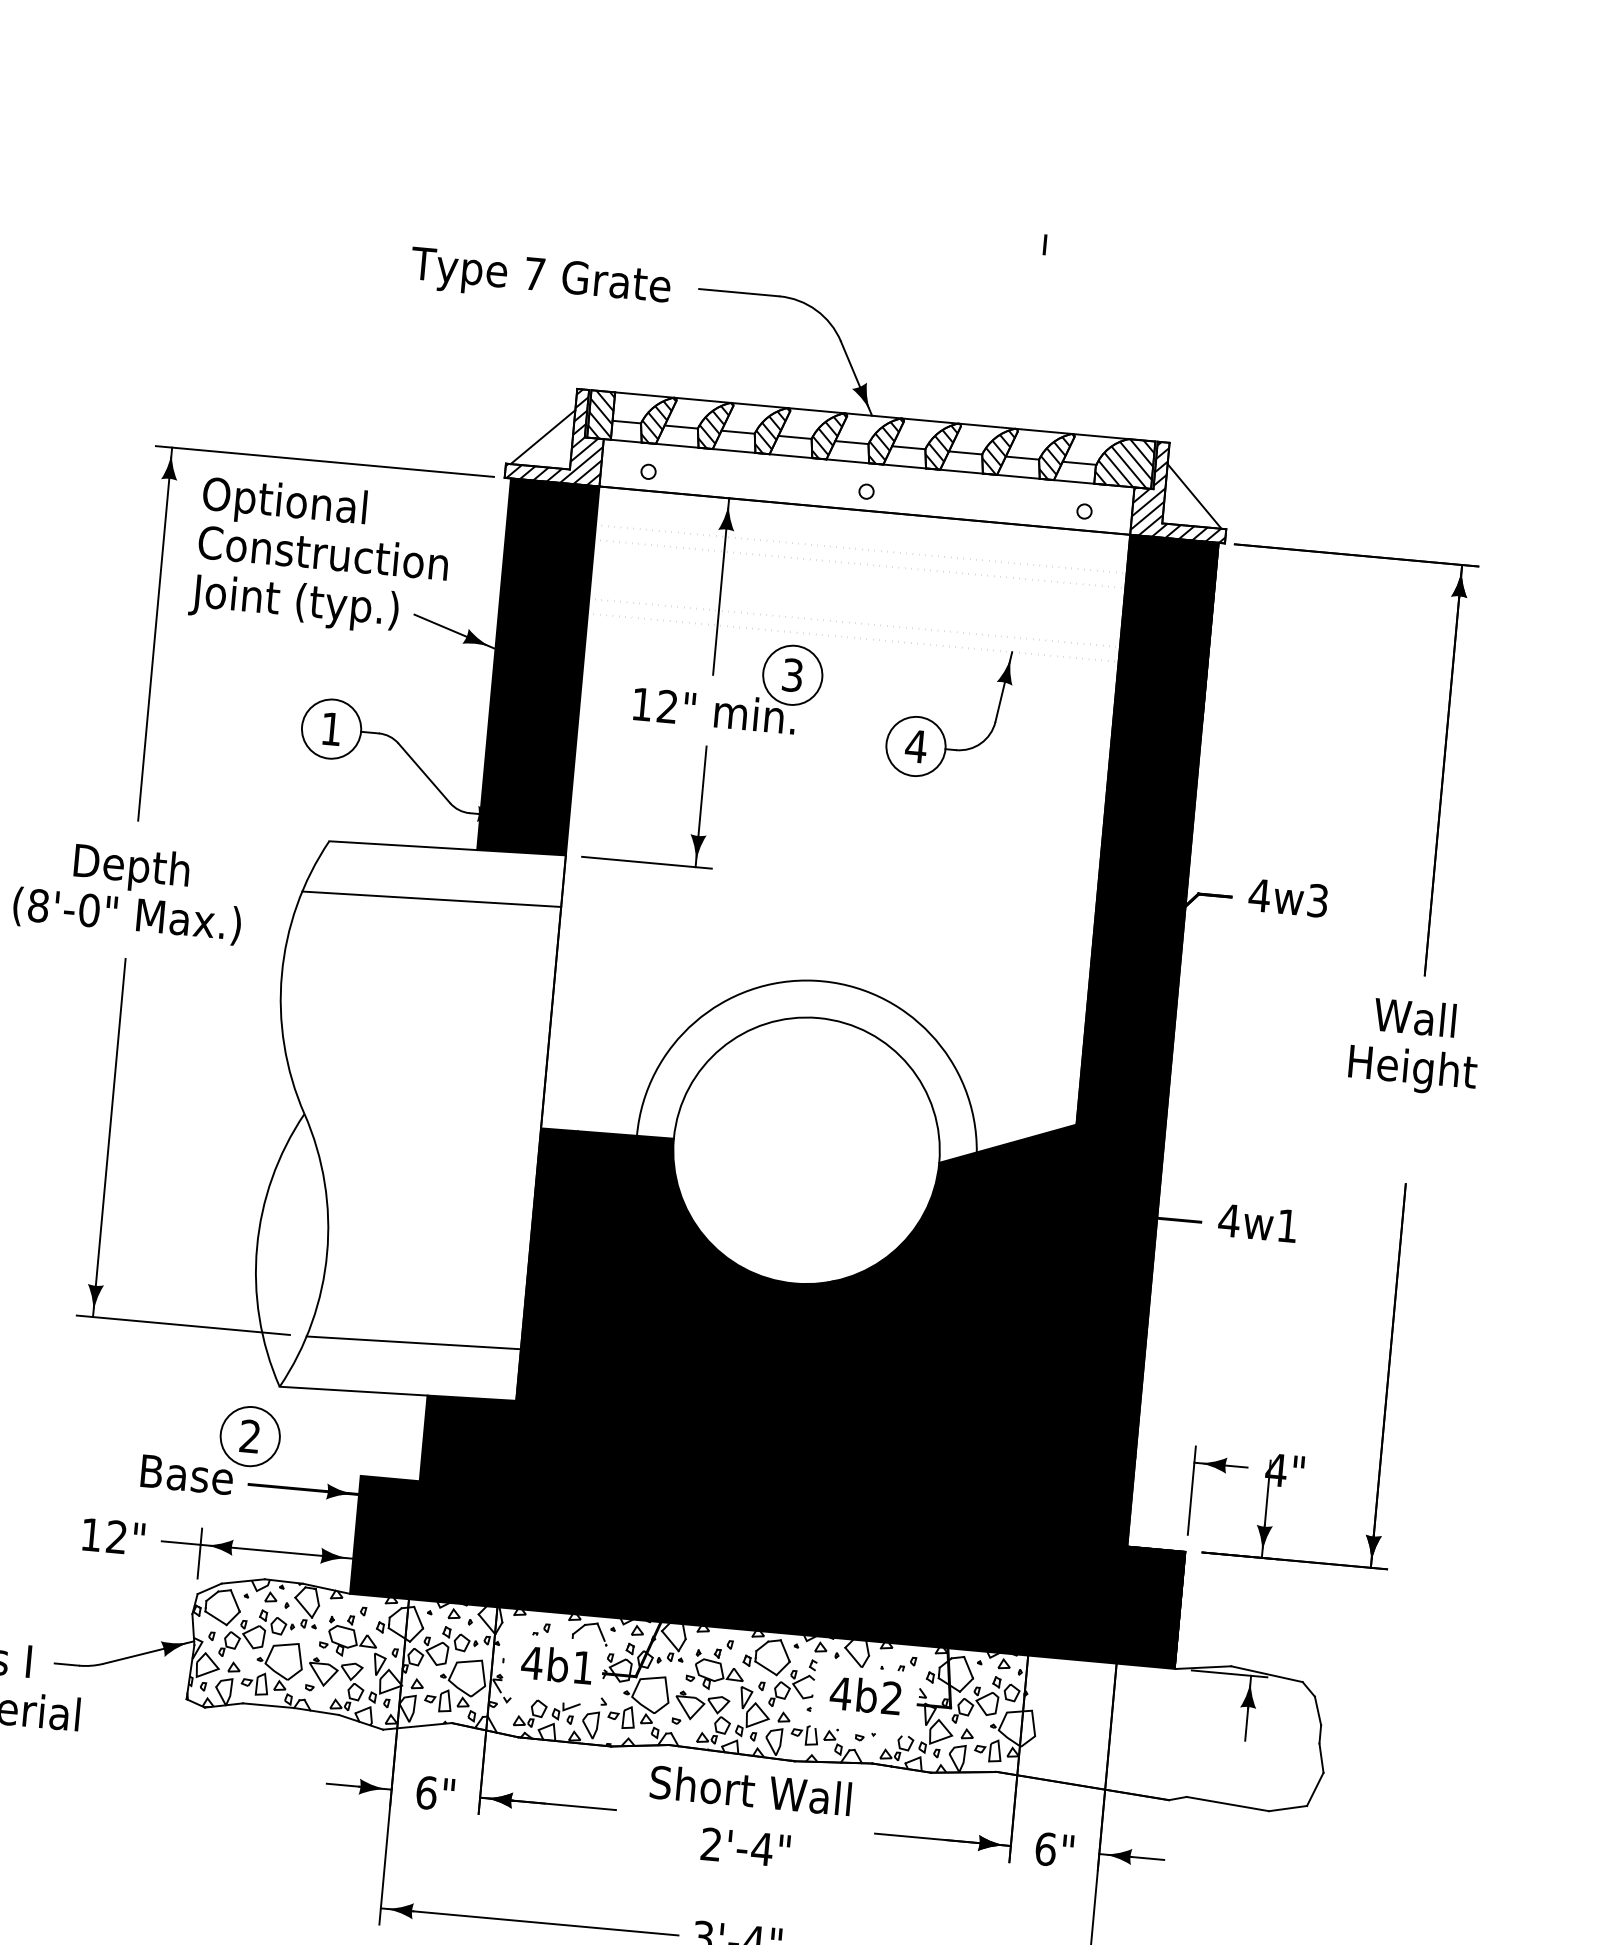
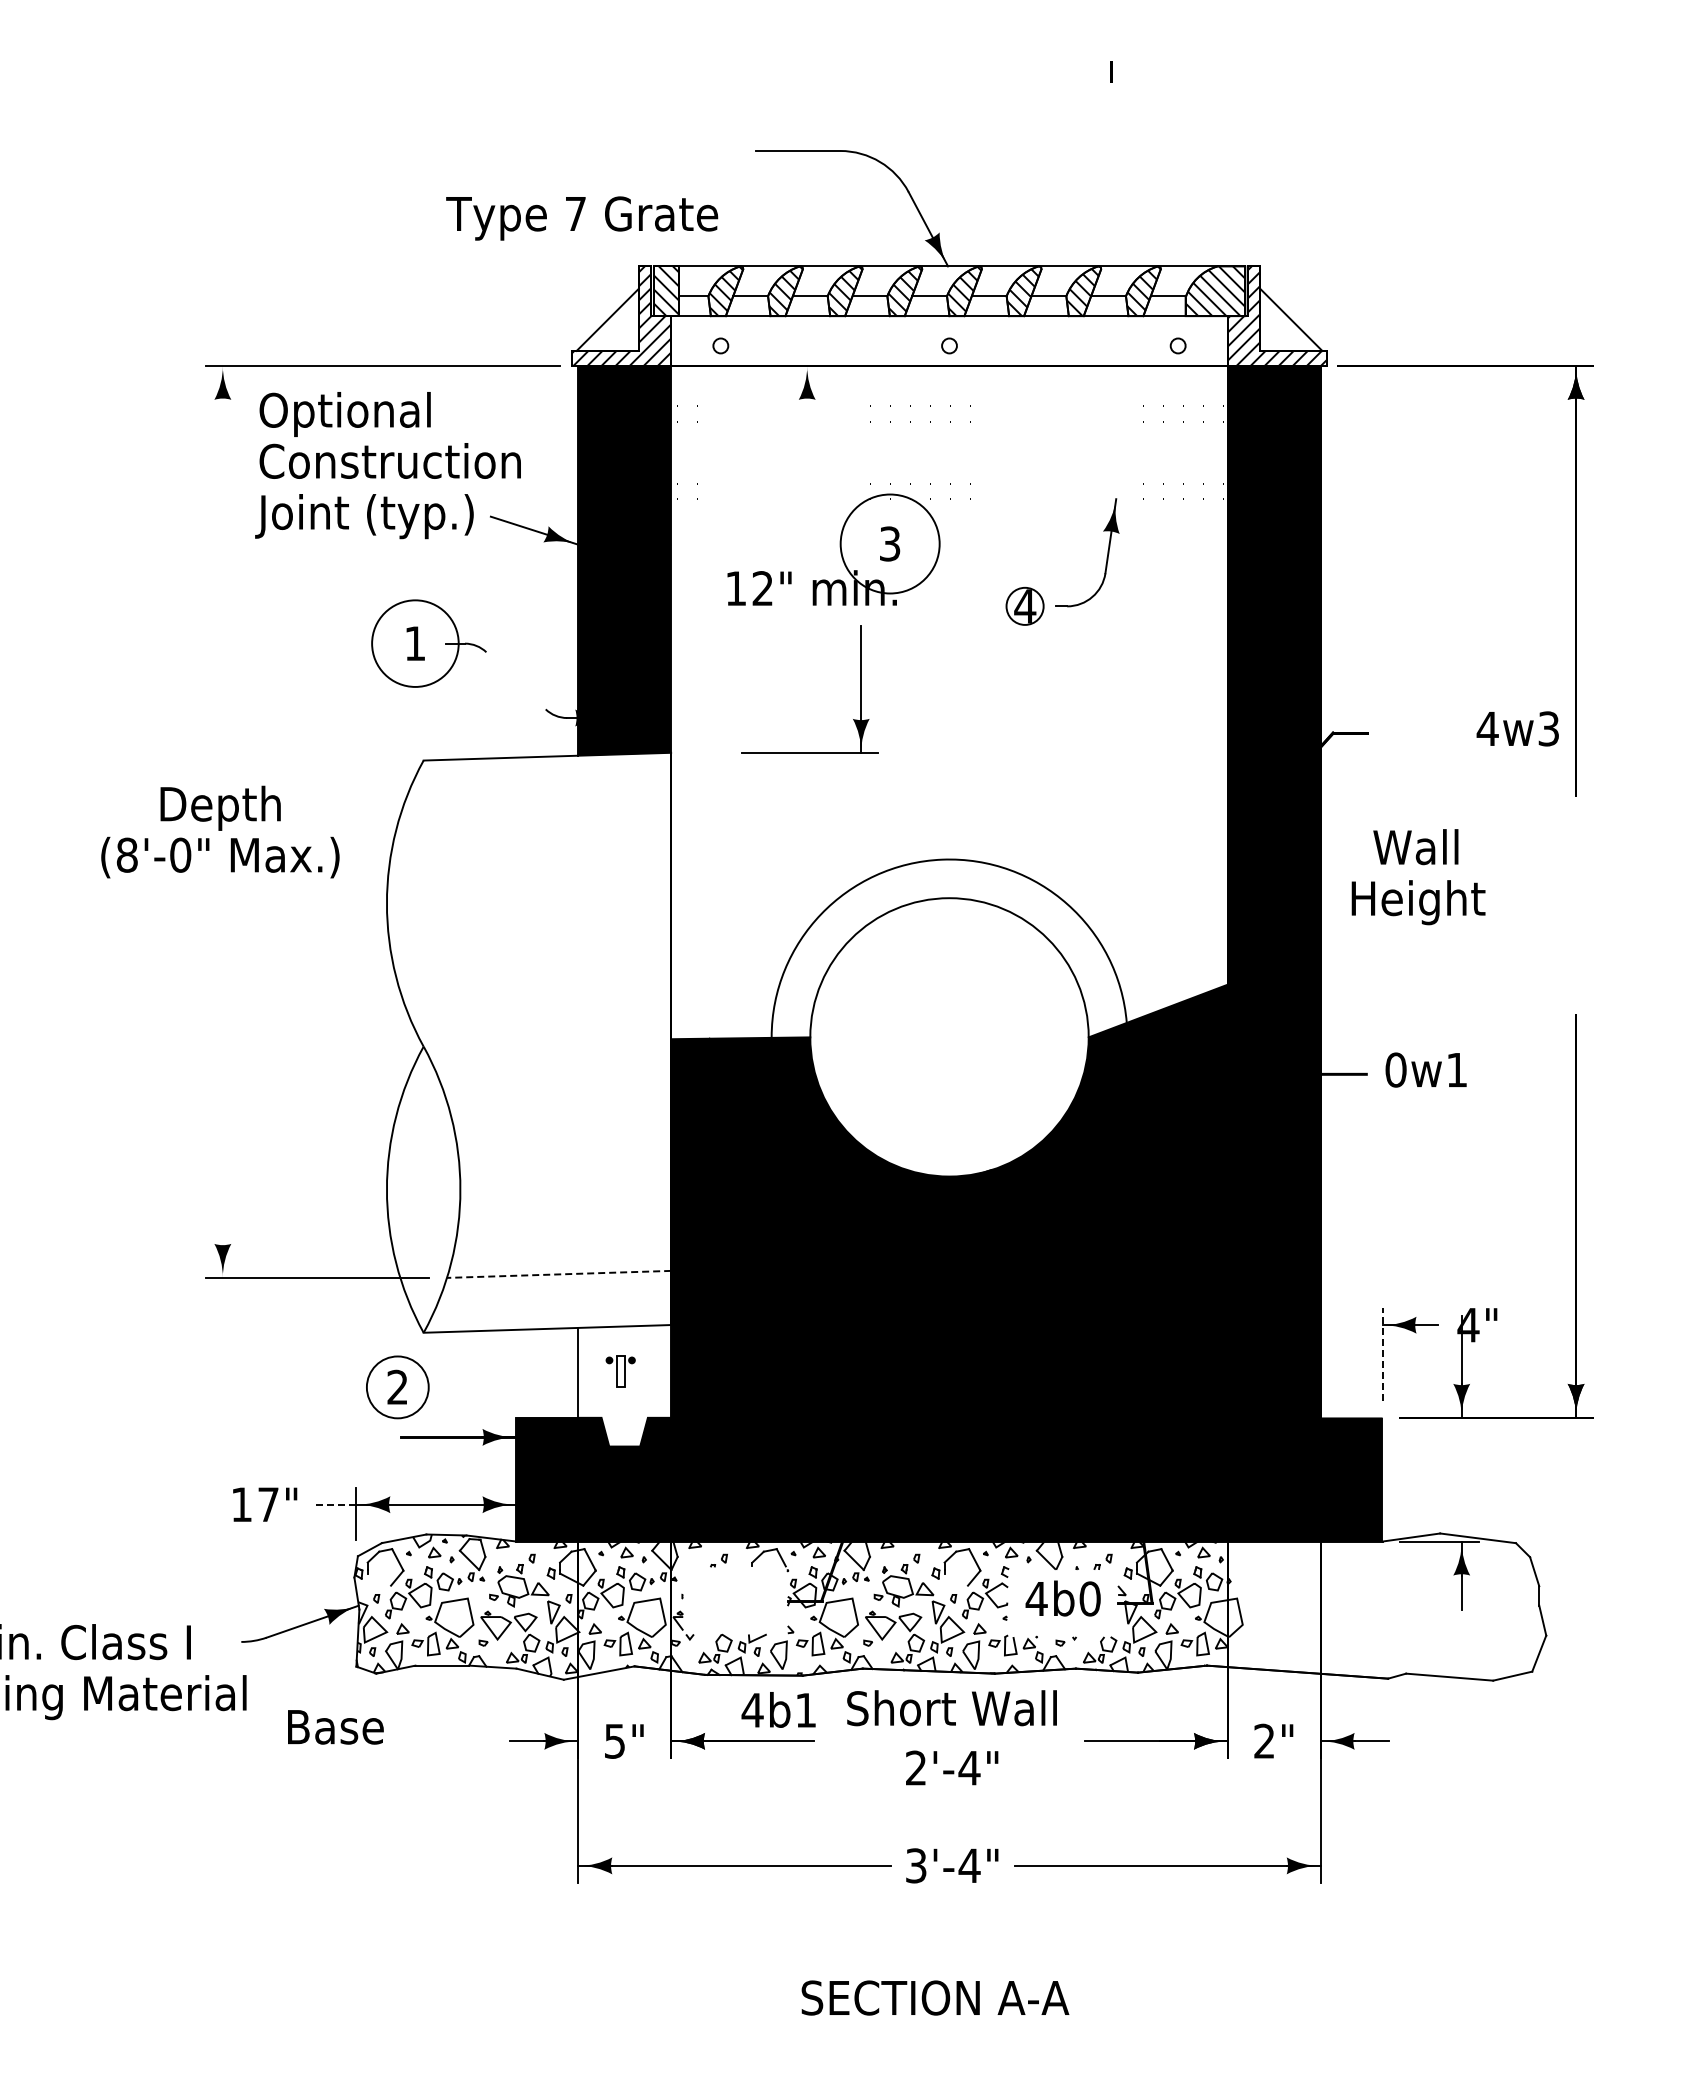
text: (540, 278) -> (582, 218), moved
line: (721, 586) -> (807, 458), removed
line: (154, 634) -> (222, 561), removed
circle: (793, 674) -> (890, 543), size x1.6
circle: (331, 728) -> (415, 643), size x1.4
circle: (916, 746) -> (1025, 606), size x0.6
line: (423, 772) -> (515, 680), removed
part: (700, 806) -> (860, 689), moved
text: (1288, 897) -> (1517, 728), moved
line: (431, 898) -> (535, 810), removed
text: (1414, 1046) -> (1418, 877), moved
line: (109, 1137) -> (222, 1089), removed
text: (1228, 1220) -> (1395, 1069), 4w1 -> 0w1
line: (413, 1342) -> (558, 1274), solid -> dashed
fill: (466, 1454) -> (624, 1385), removed
text: (186, 1475) -> (335, 1727), moved
line: (1191, 1490) -> (1382, 1354), solid -> dashed
text: (116, 1537) -> (268, 1504), 12" -> 17"
line: (181, 1542) -> (336, 1504), solid -> dashed
line: (216, 1618) -> (379, 1579), removed
line: (66, 1664) -> (228, 1641), removed
text: (556, 1664) -> (778, 1709), moved
line: (766, 1668) -> (956, 1579), removed
text: (891, 1697) -> (1089, 1598), 4b2 -> 4b0
text: (426, 1791) -> (614, 1740), 6" -> 5"
text: (1045, 1848) -> (1264, 1740), 6" -> 2"

